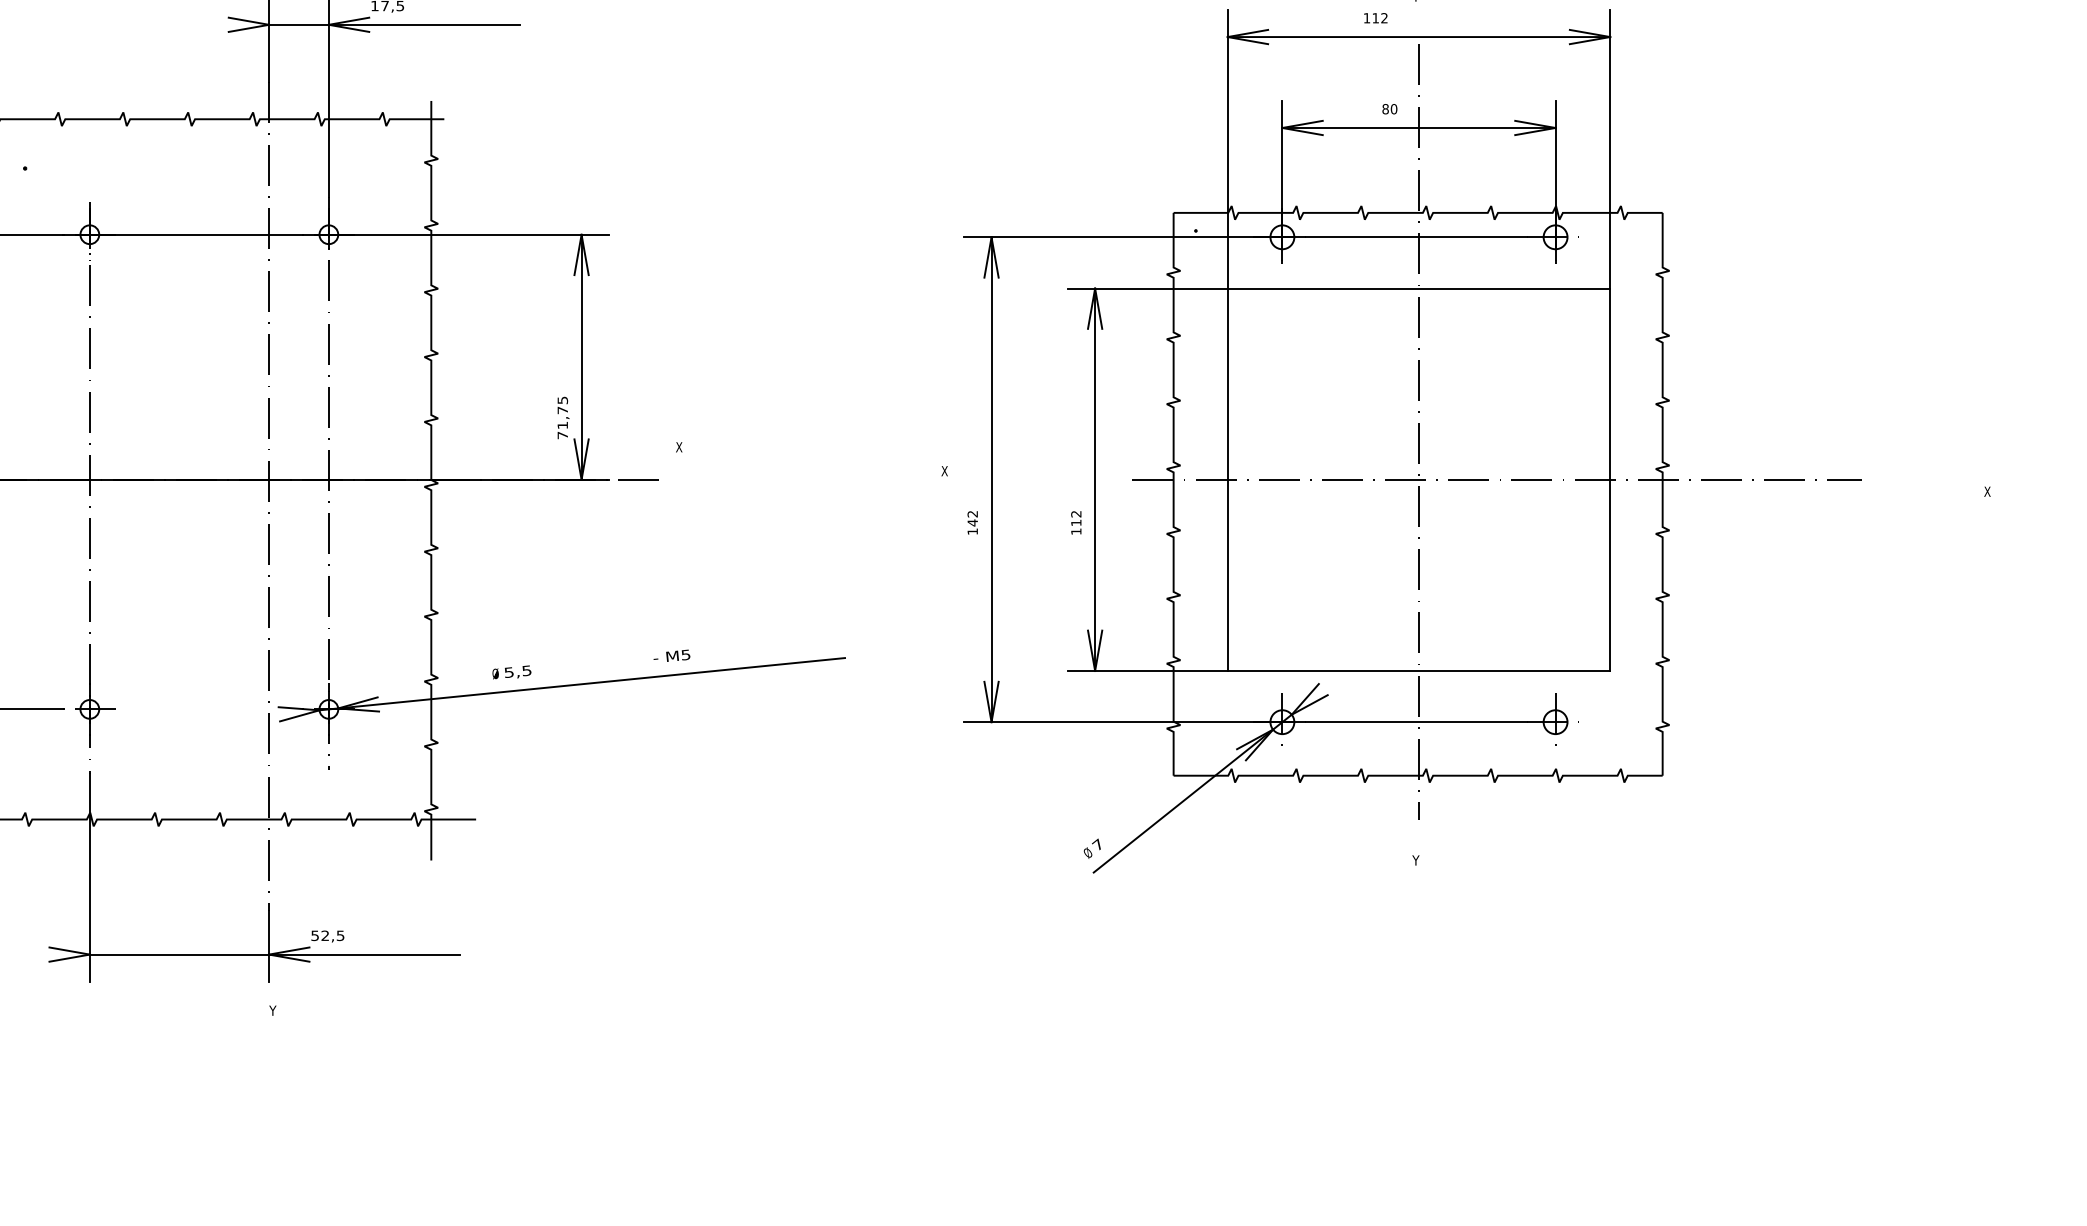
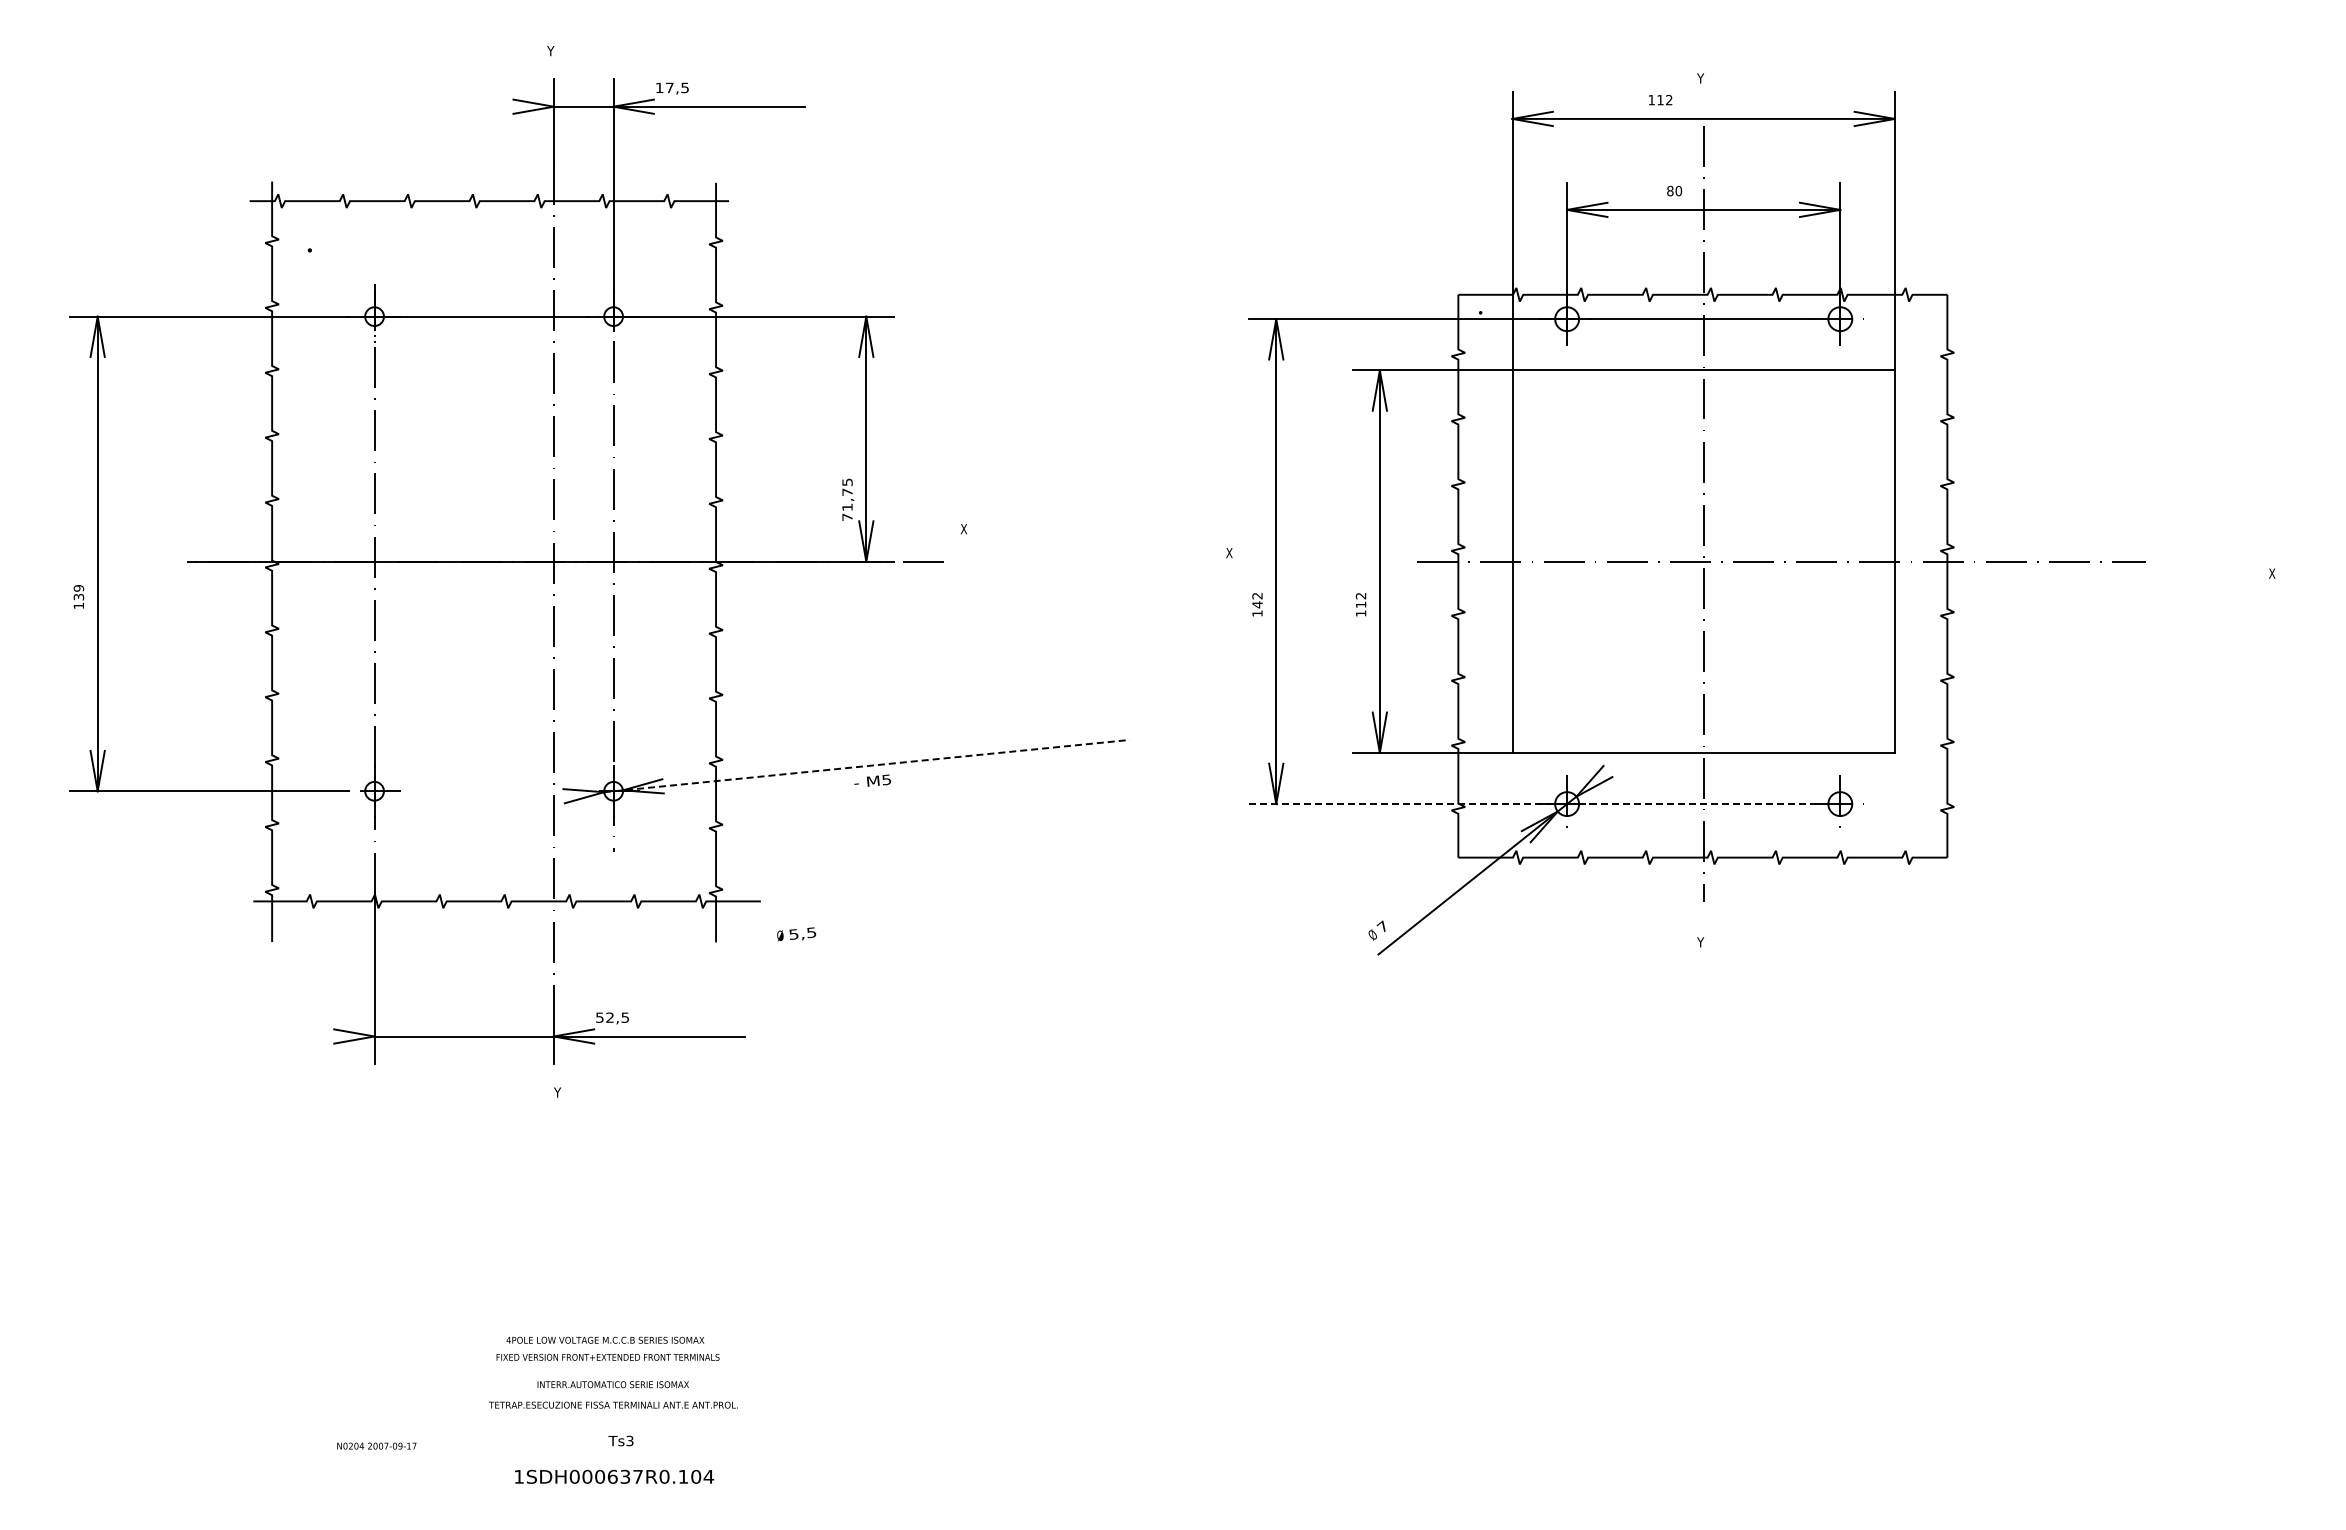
text: (671, 655) -> (872, 780), moved
text: (511, 672) -> (796, 934), moved
line: (582, 684) -> (867, 766), solid -> dashed
line: (1245, 722) -> (1530, 804), solid -> dashed

